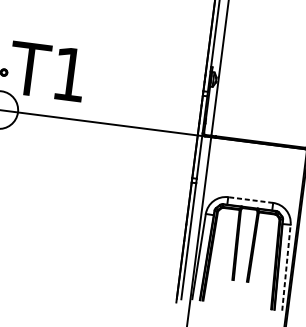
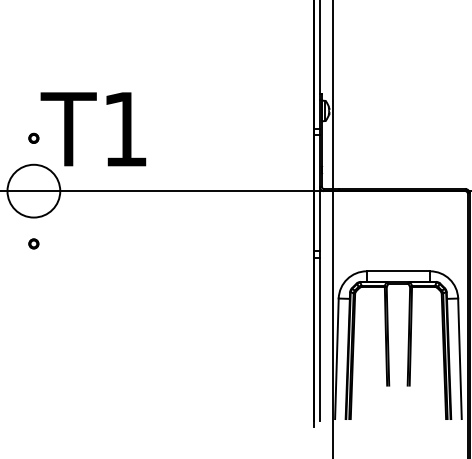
line: (250, 200) -> (398, 271), dashed -> solid
line: (286, 267) -> (459, 358), dashed -> solid

